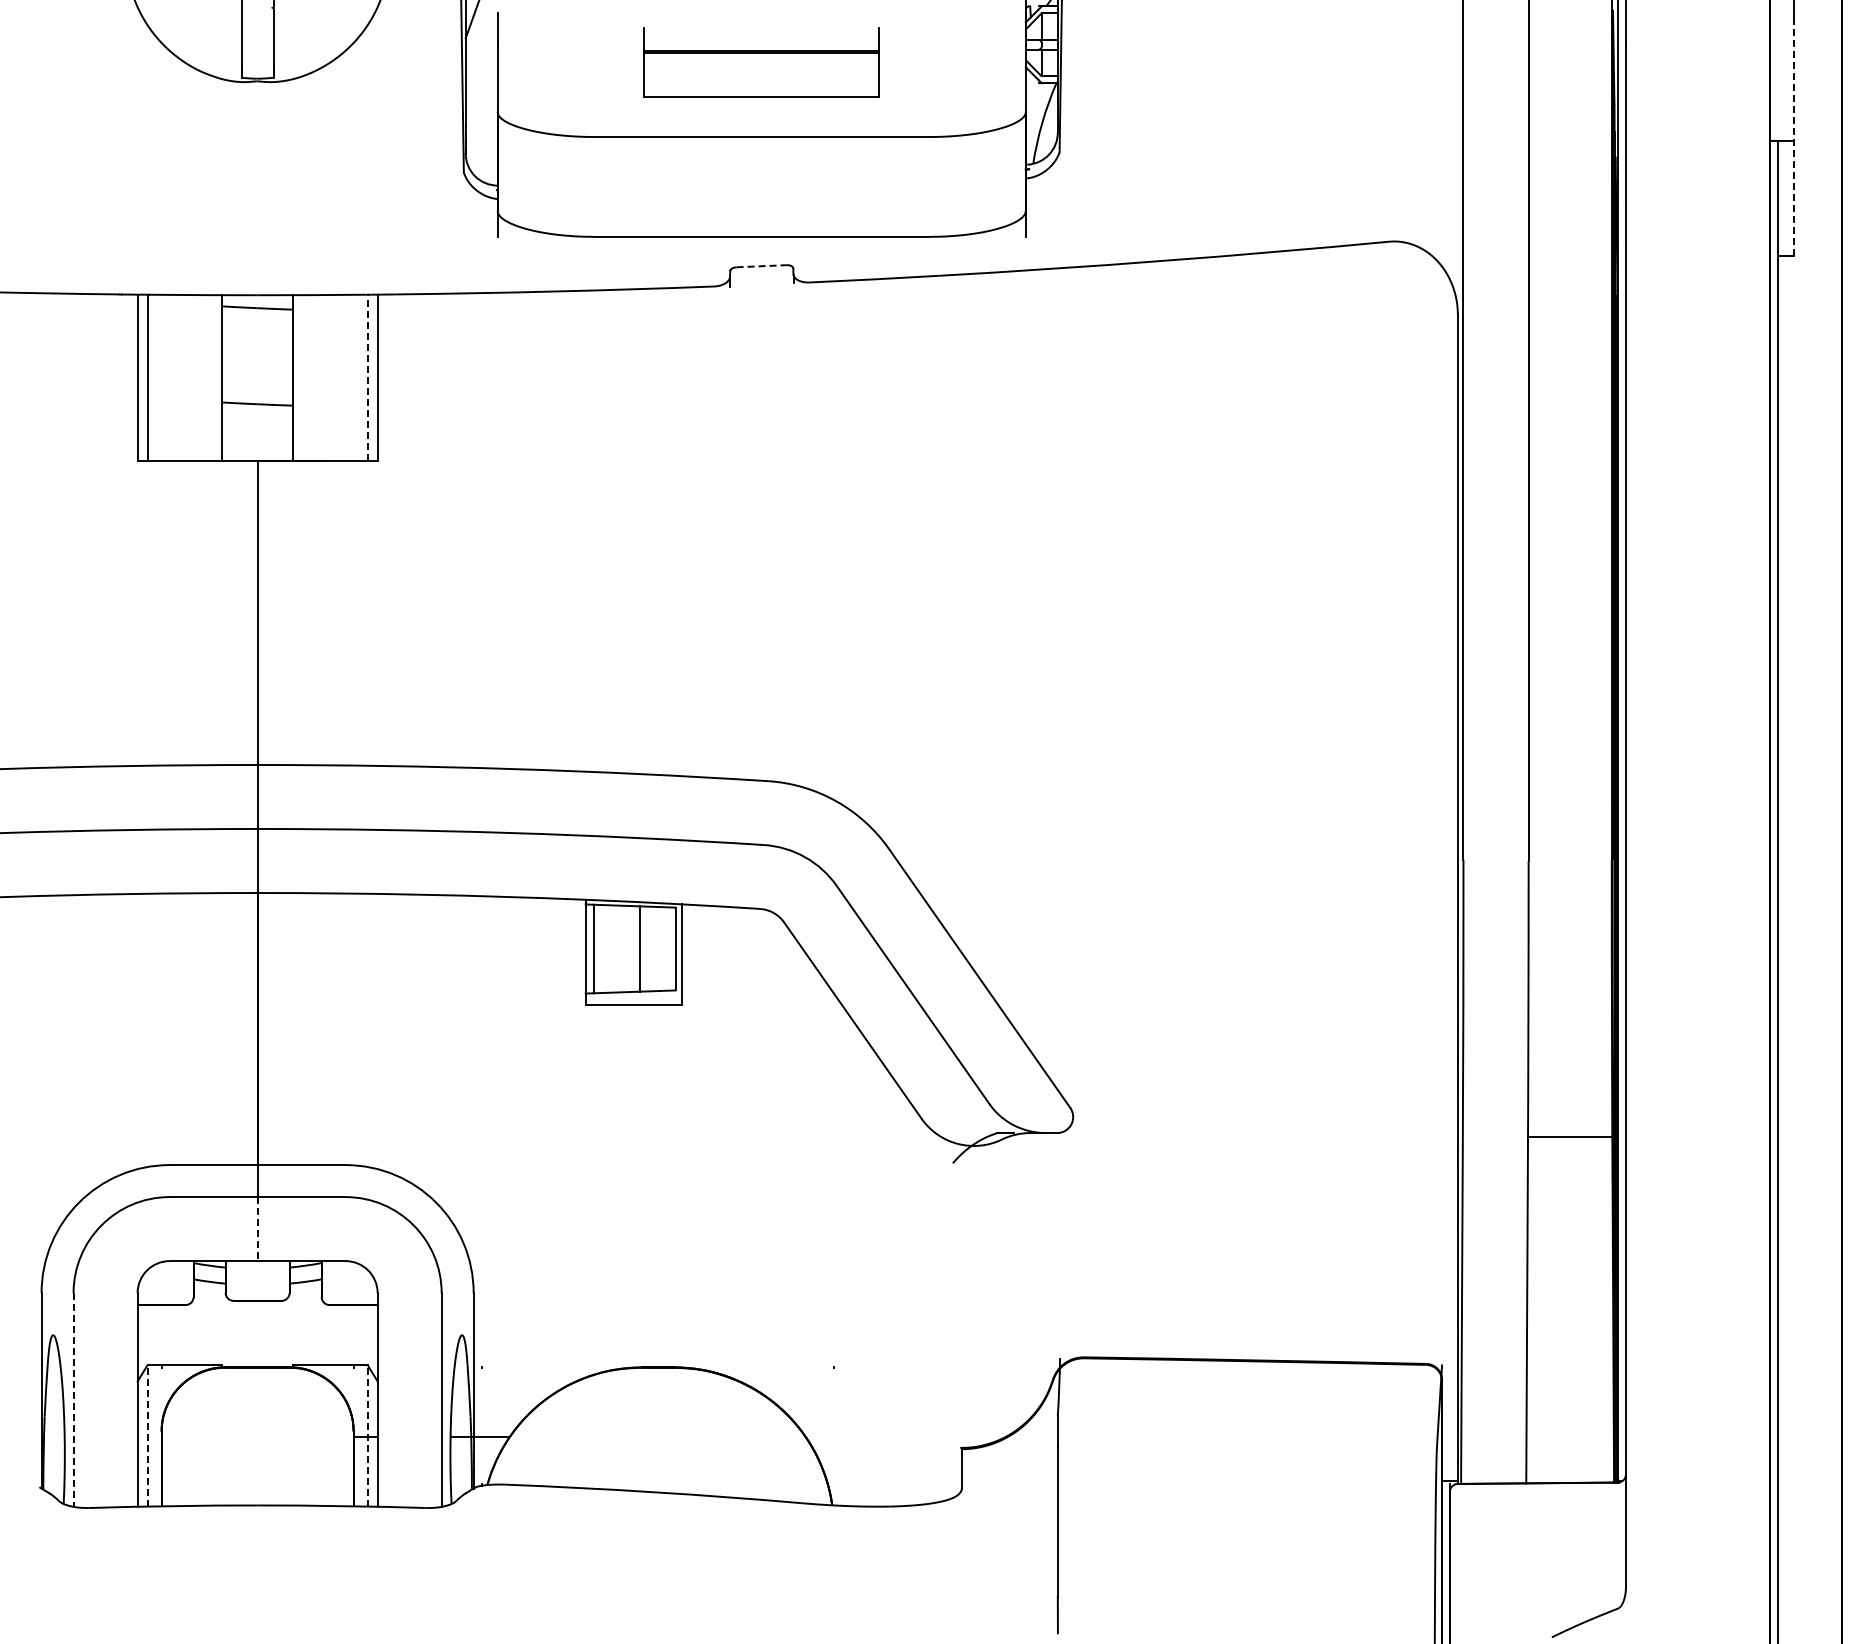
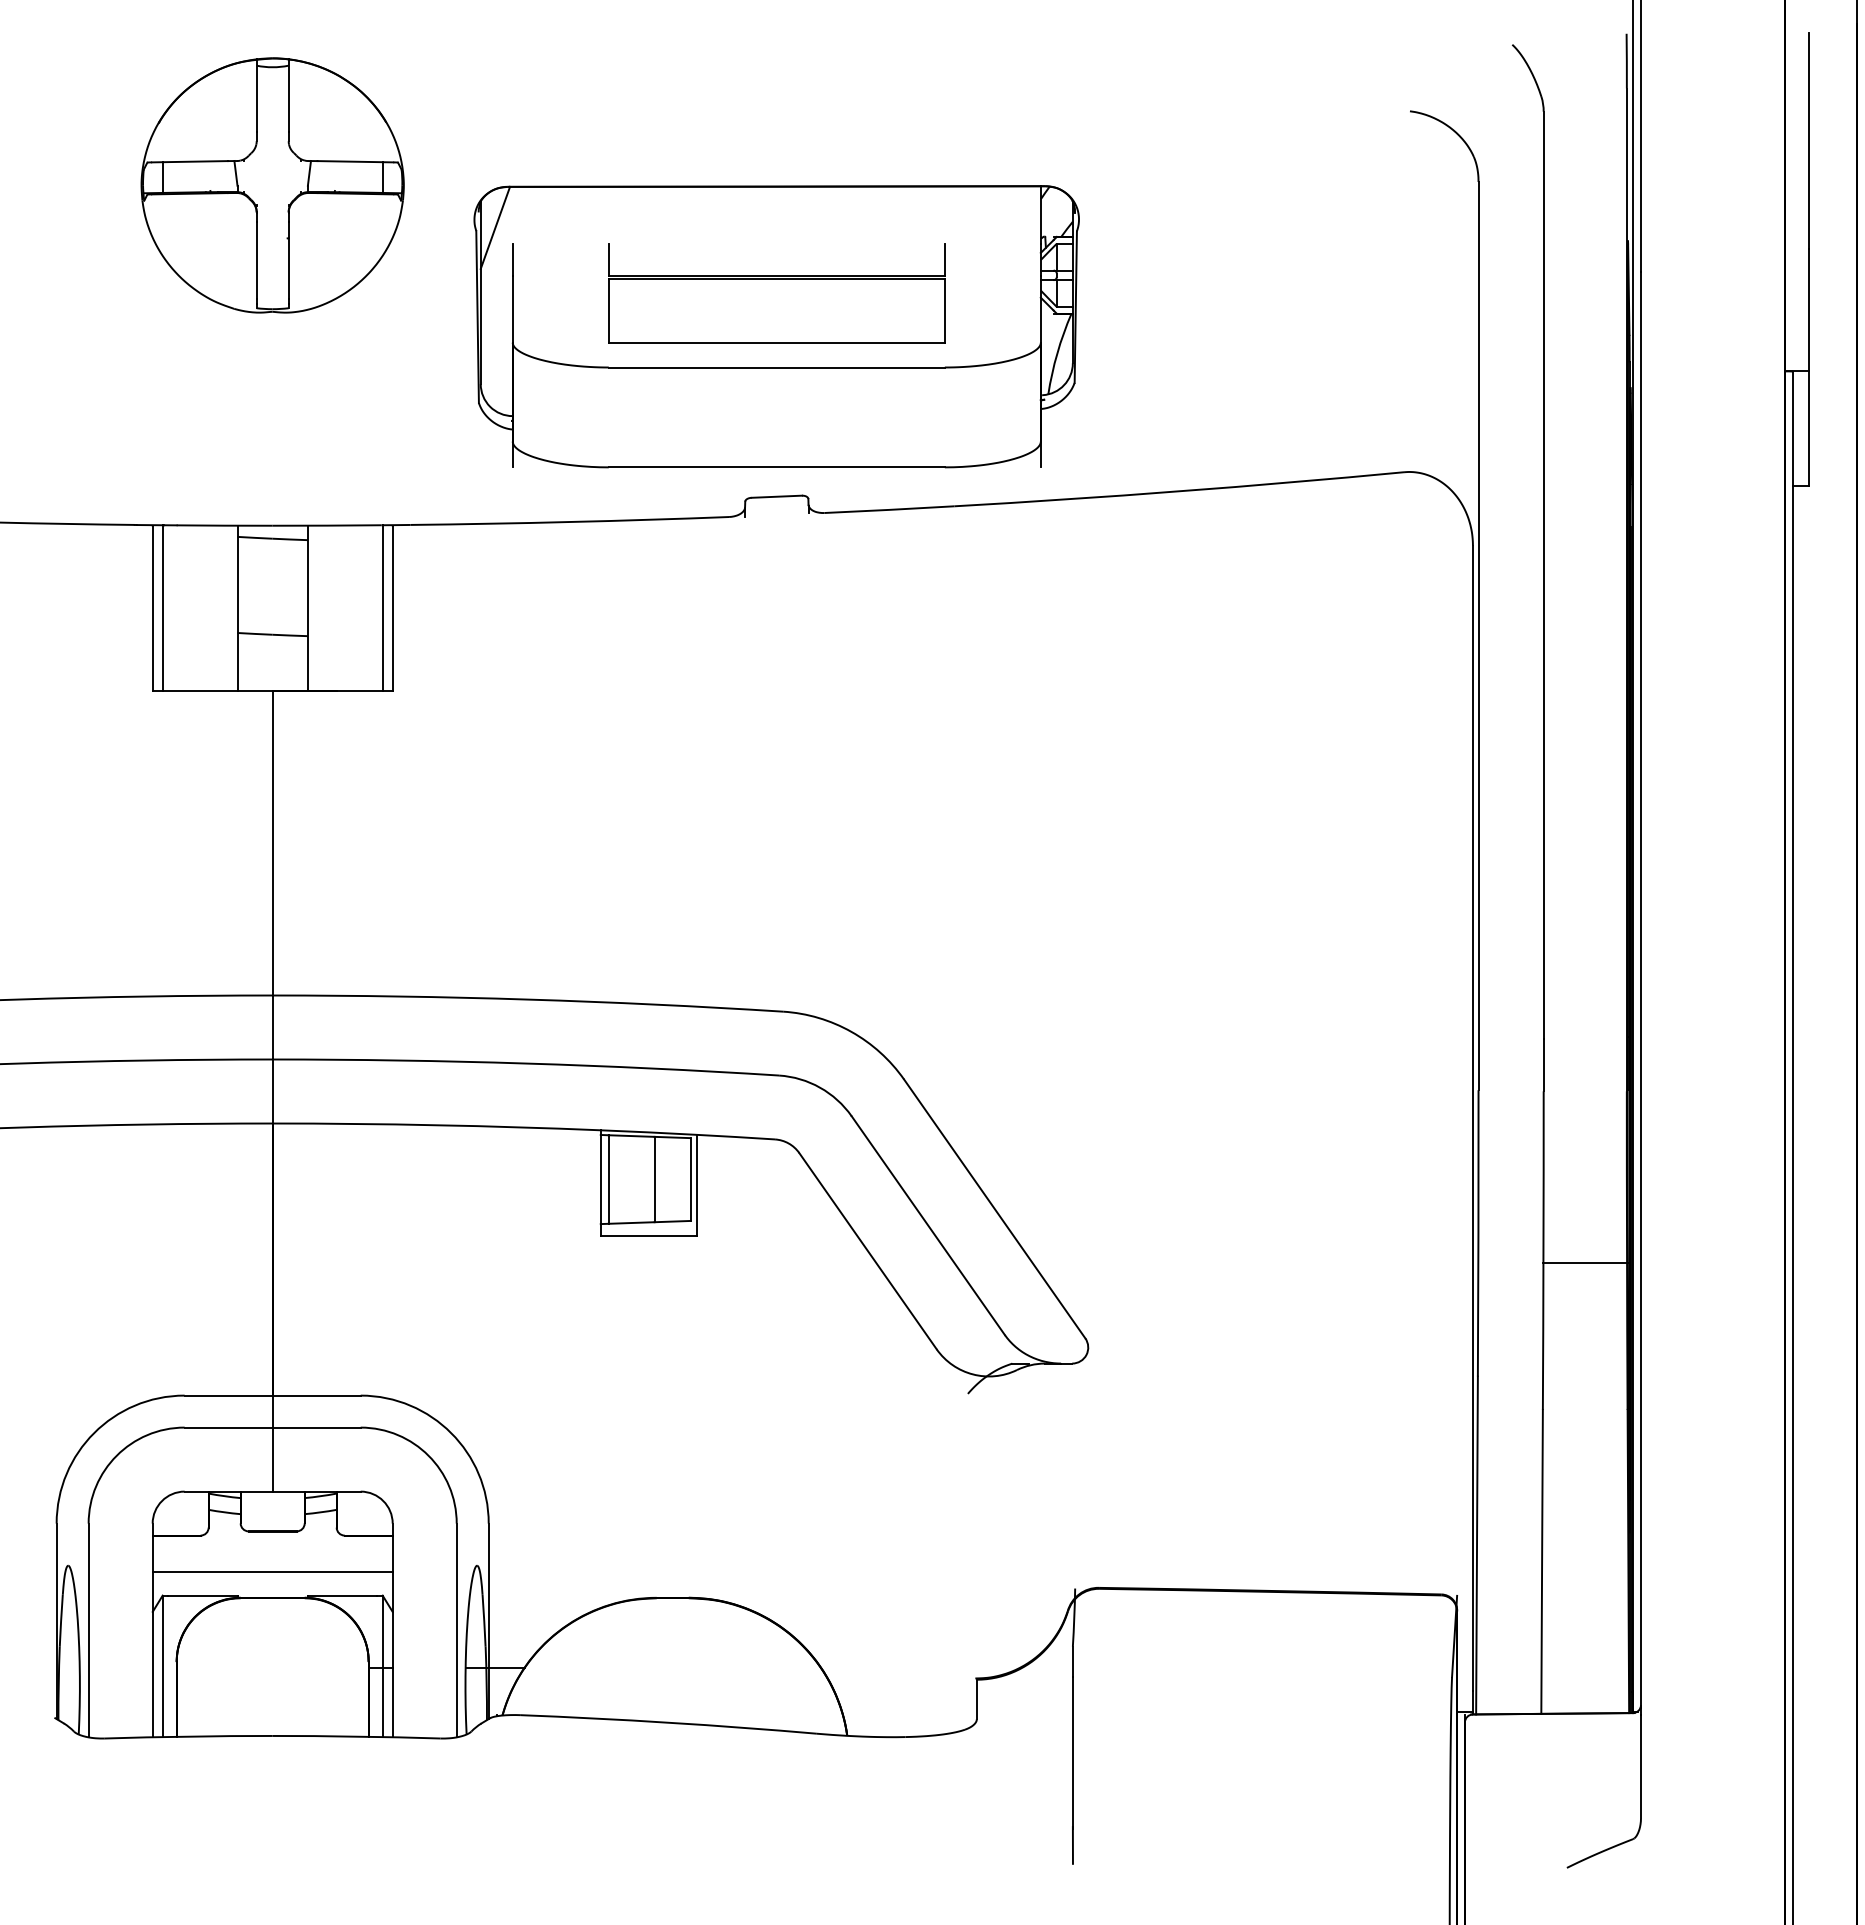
part: (761, 62) -> (776, 293), size x1.43
line: (1794, 136) -> (1809, 367), dashed -> solid
line: (762, 265) -> (777, 496), dashed -> solid
line: (367, 376) -> (382, 607), dashed -> solid
line: (1569, 1136) -> (1584, 1262), moved
line: (257, 1228) -> (272, 1459), dashed -> solid
line: (257, 1340) -> (272, 1571), added
line: (73, 1399) -> (88, 1630), dashed -> solid
line: (147, 1435) -> (162, 1666), dashed -> solid
line: (367, 1435) -> (382, 1666), dashed -> solid

